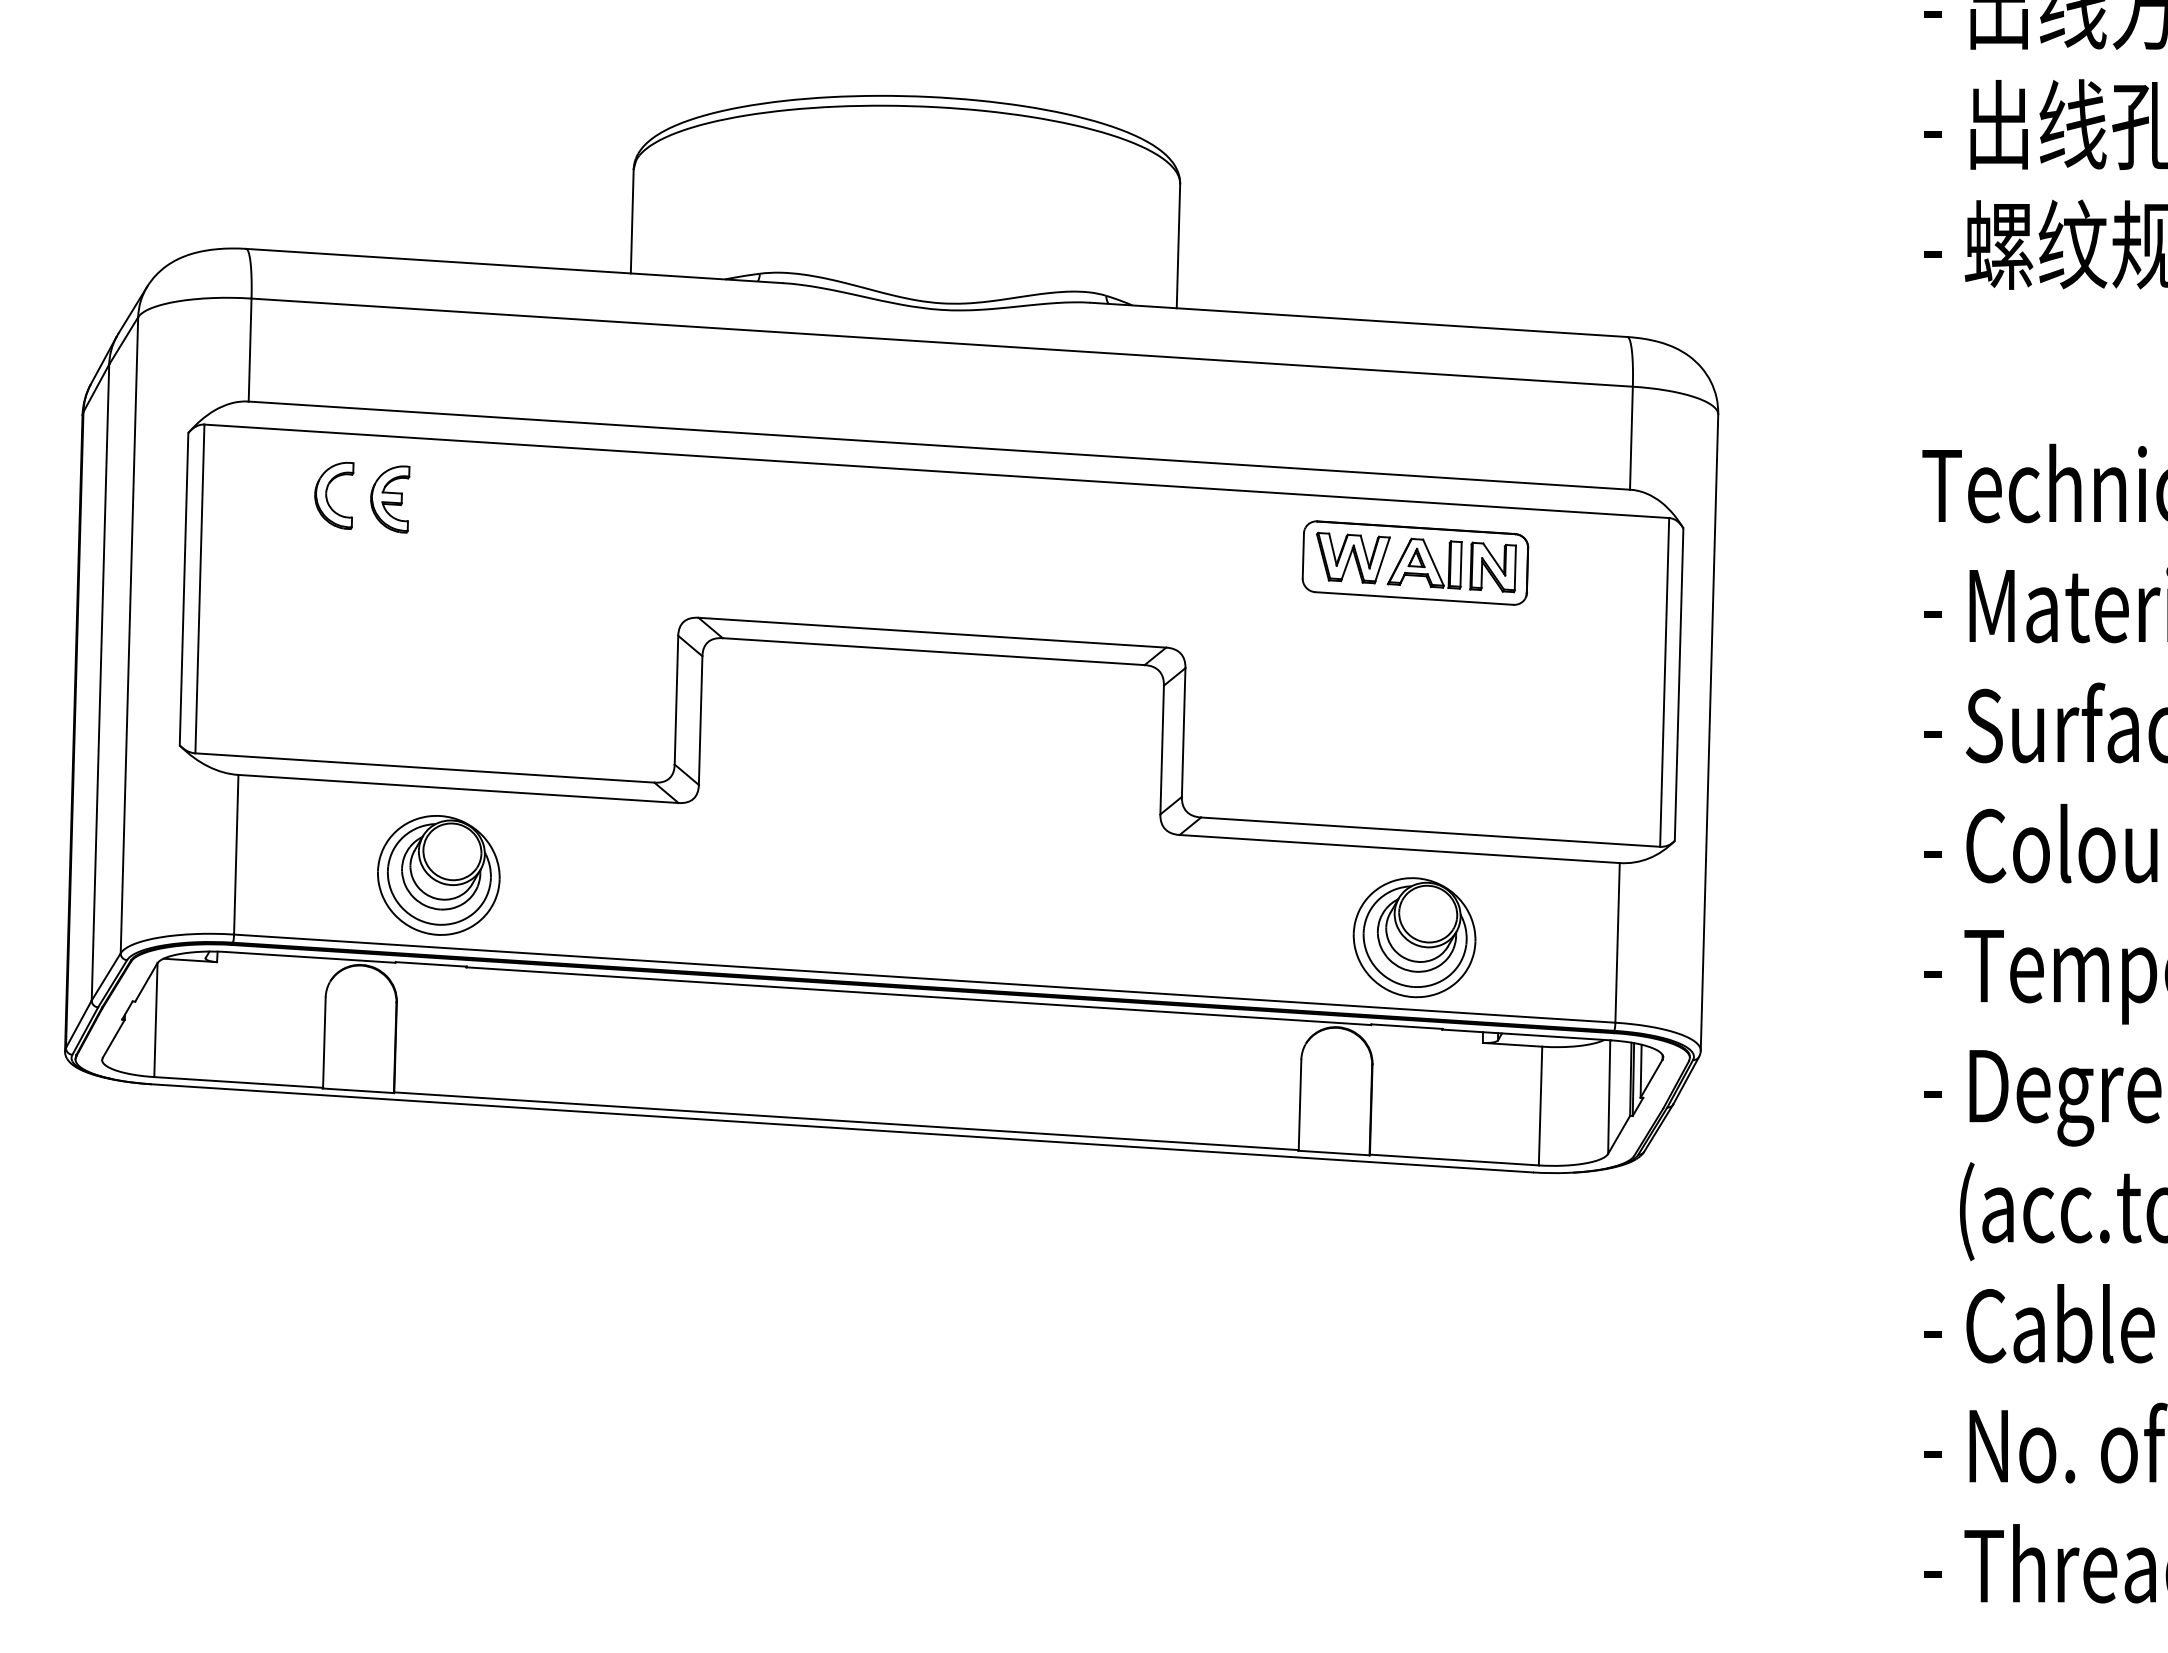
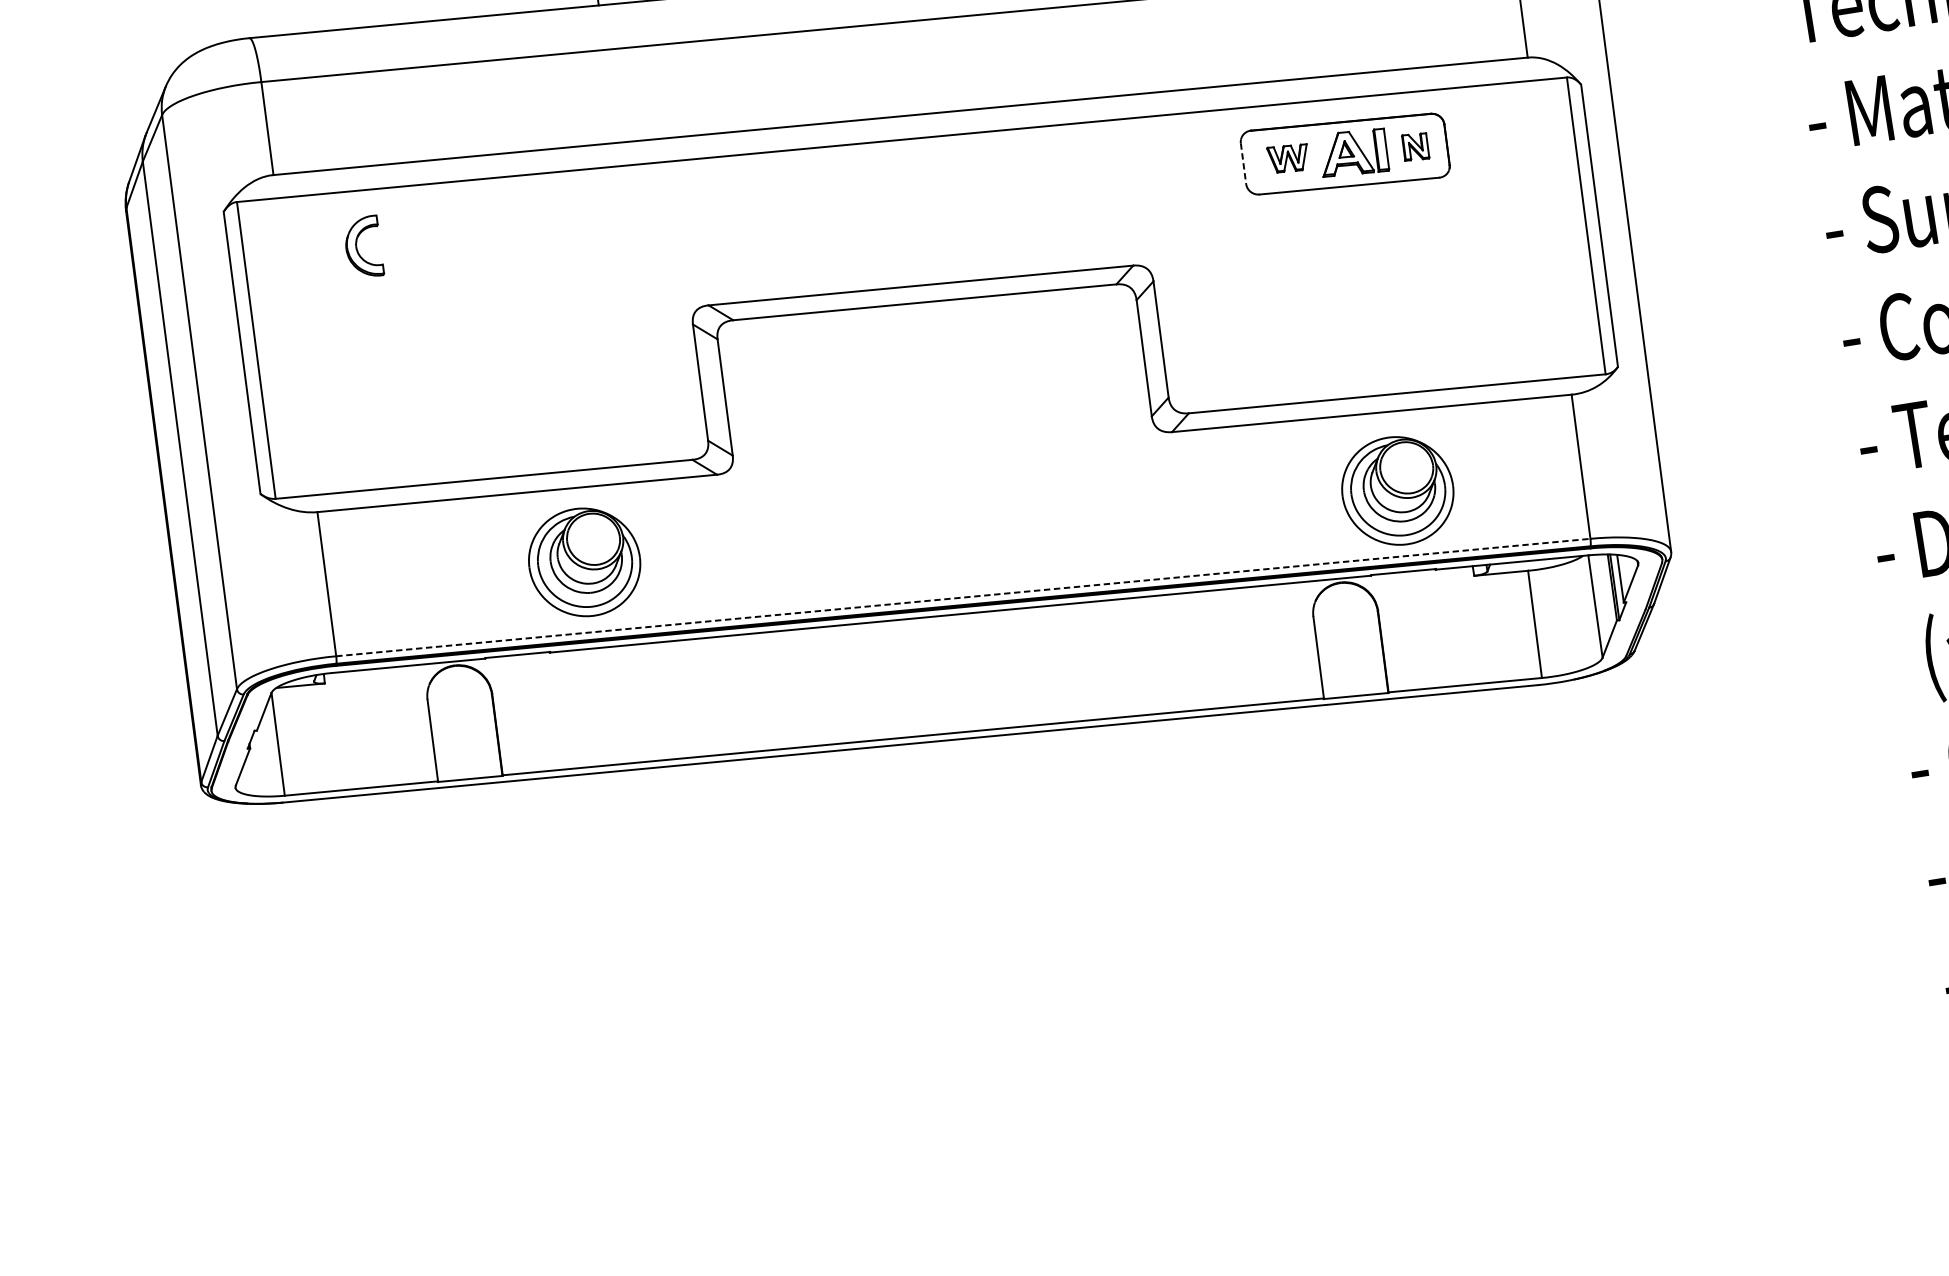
part: (390, 499) -> (414, 242), removed
line: (1303, 555) -> (1243, 163), solid -> dashed
part: (1353, 557) -> (1288, 157), size x0.6
part: (1492, 567) -> (1415, 147), size x0.6
part: (438, 875) -> (584, 562), moved
line: (925, 978) -> (964, 597), solid -> dashed

